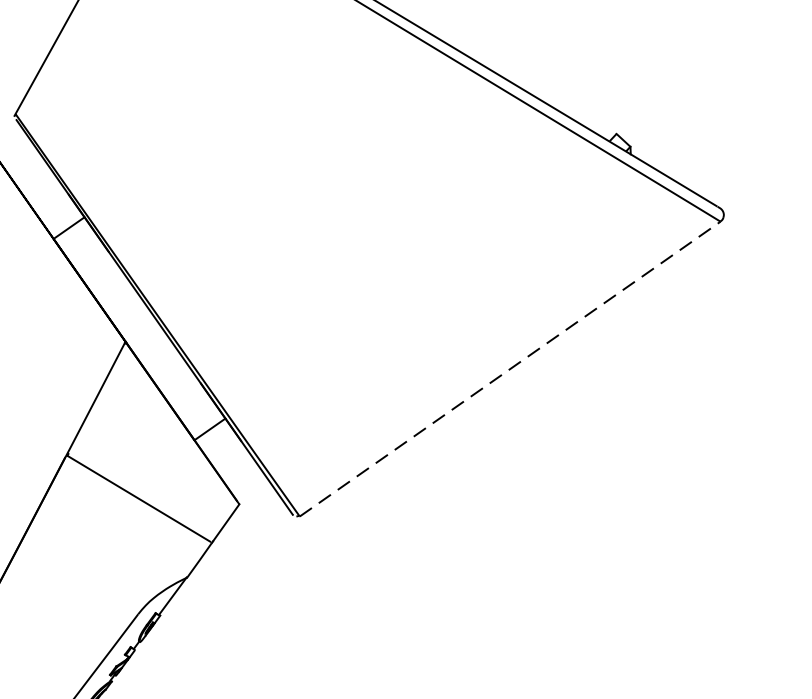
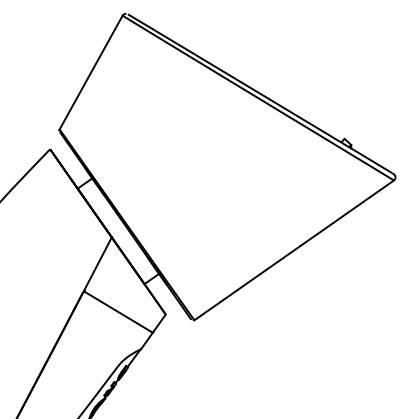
line: (510, 369) -> (294, 250), dashed -> solid

